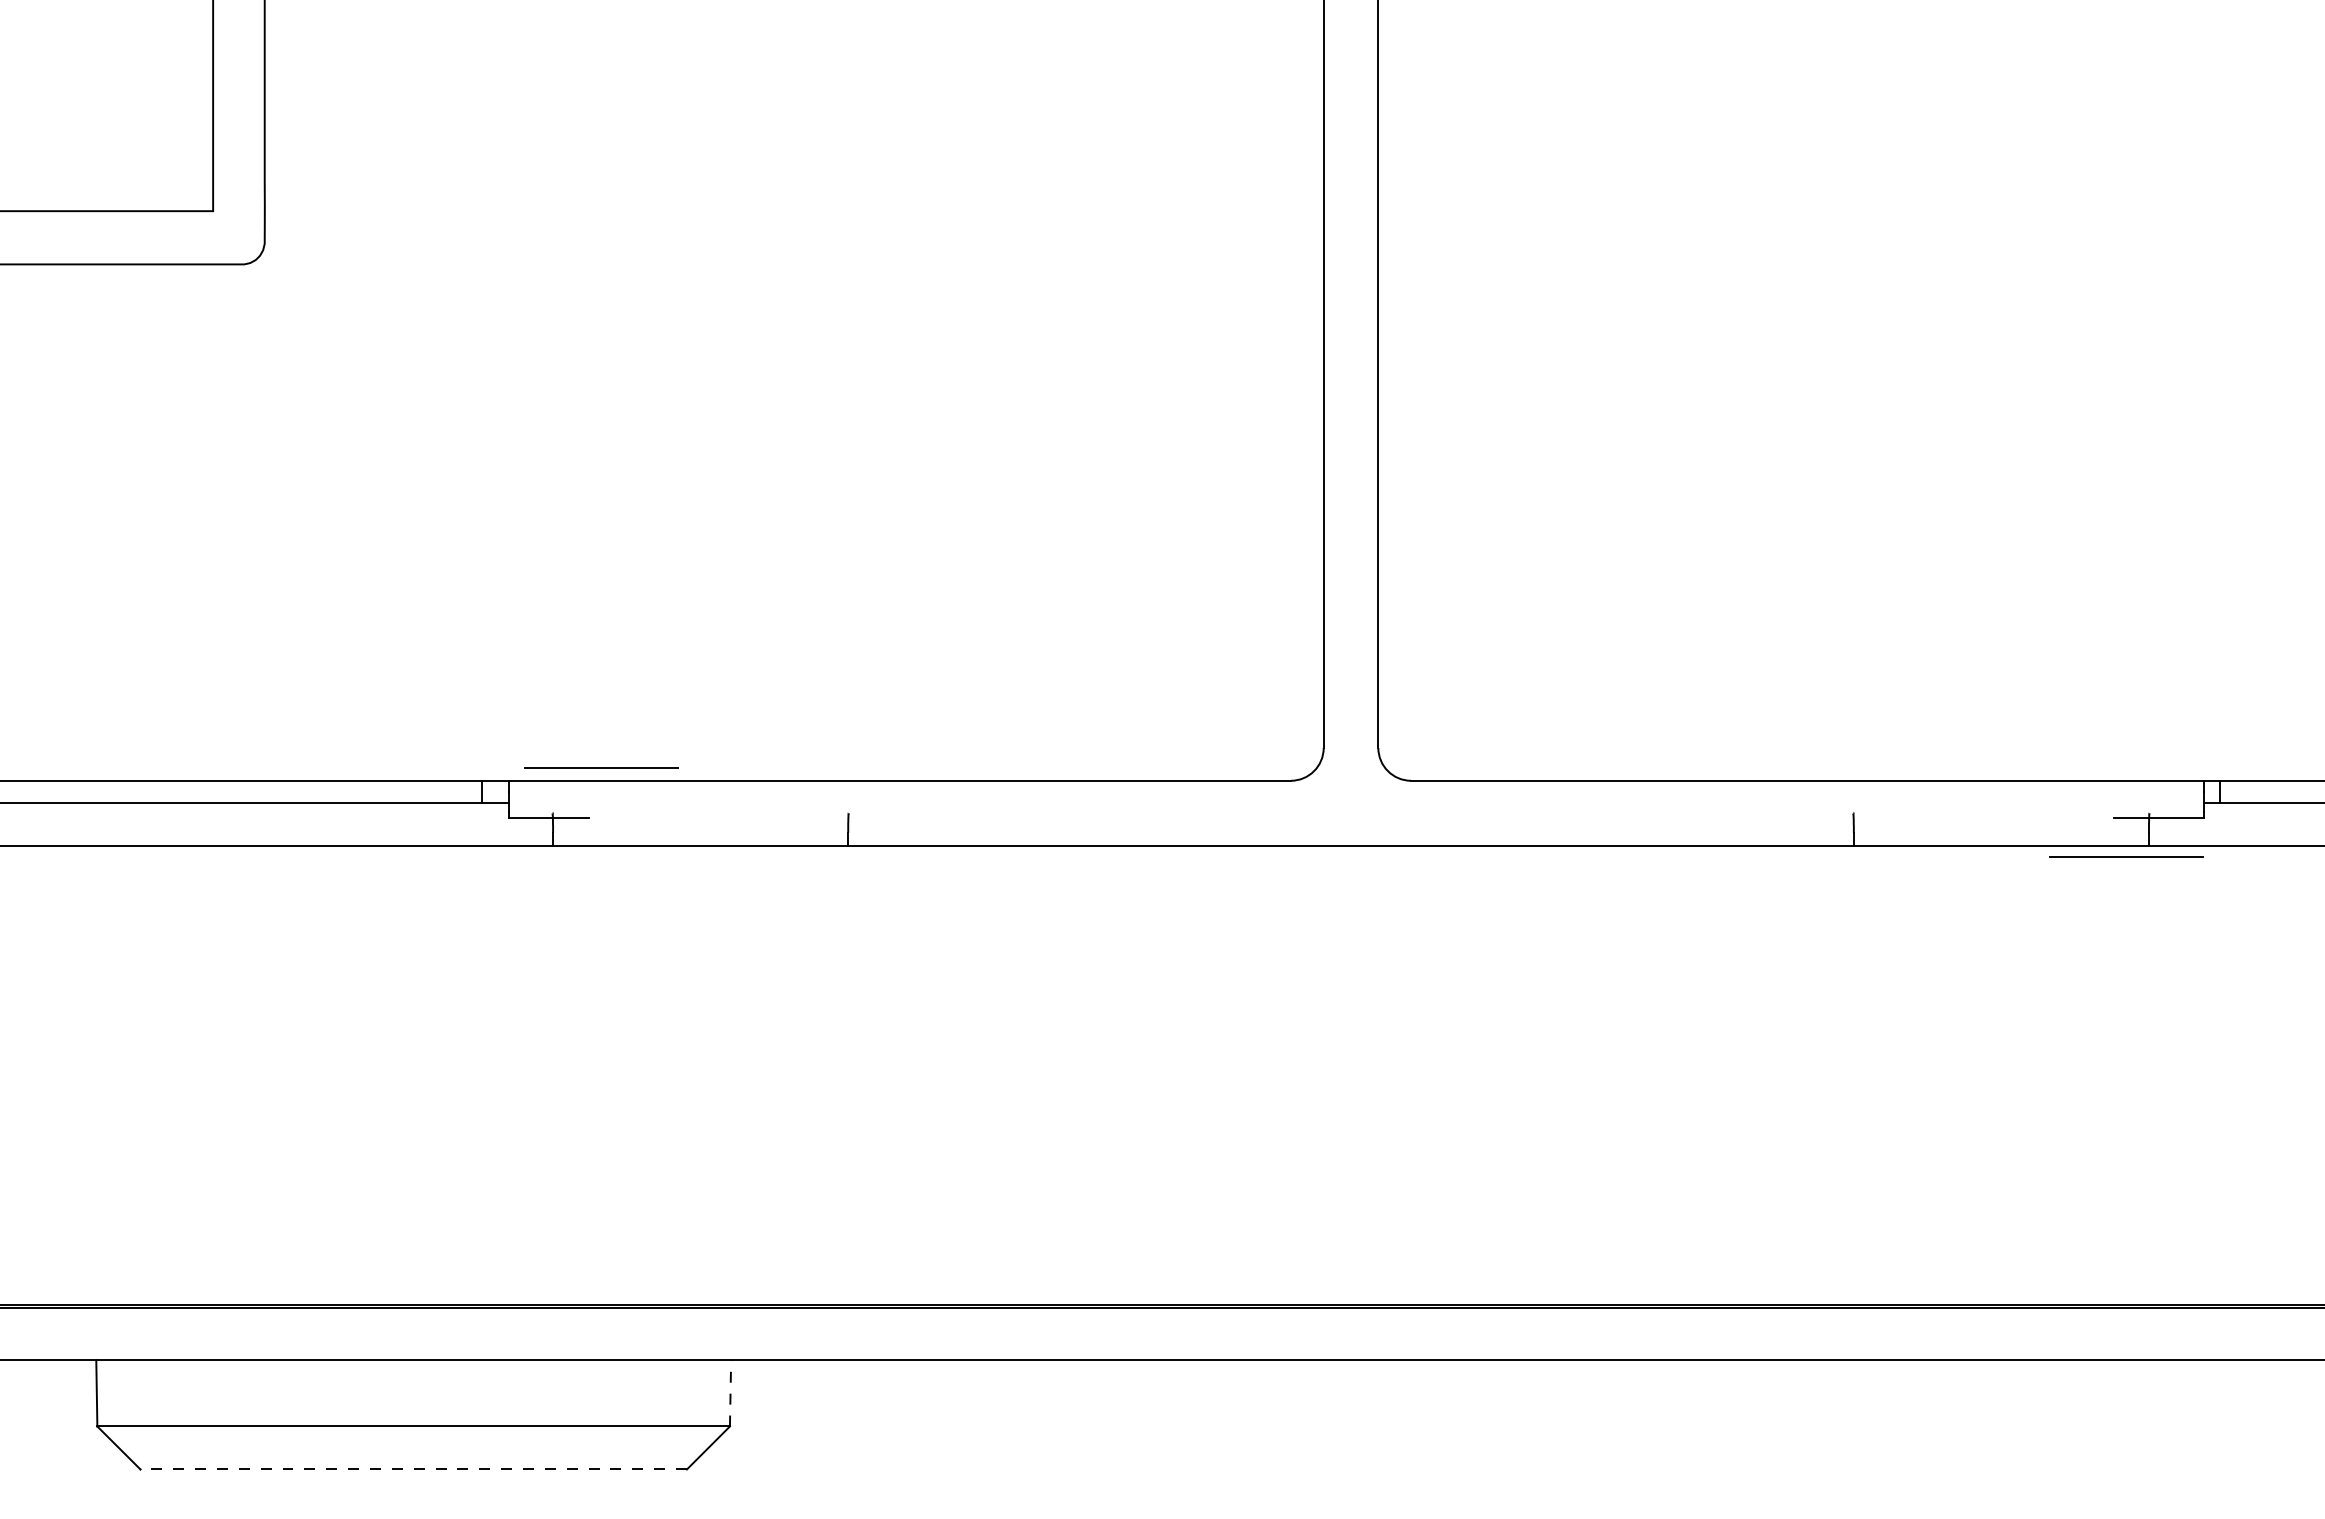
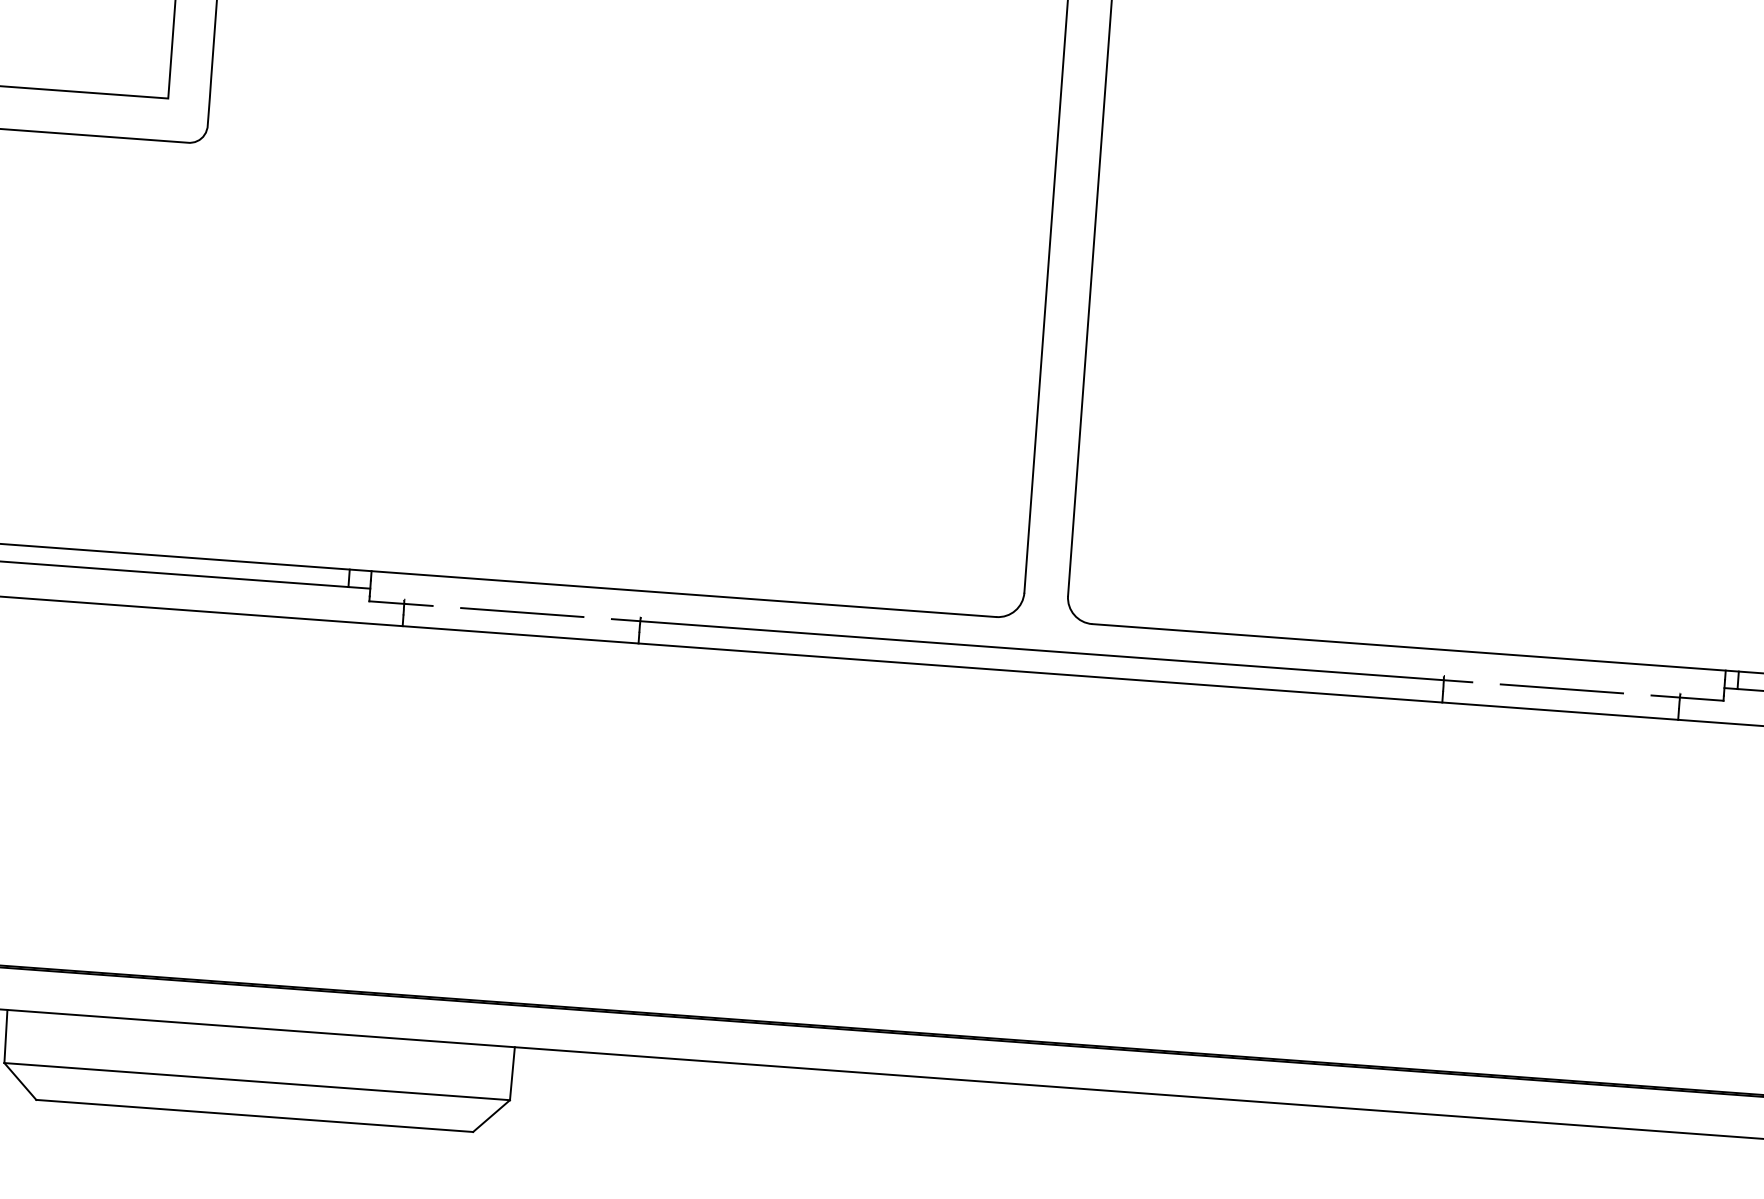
line: (601, 767) -> (522, 611), moved
line: (1350, 818) -> (1041, 650), added
line: (2126, 856) -> (1562, 688), moved
line: (730, 1392) -> (512, 1073), dashed -> solid
line: (413, 1469) -> (254, 1116), dashed -> solid

